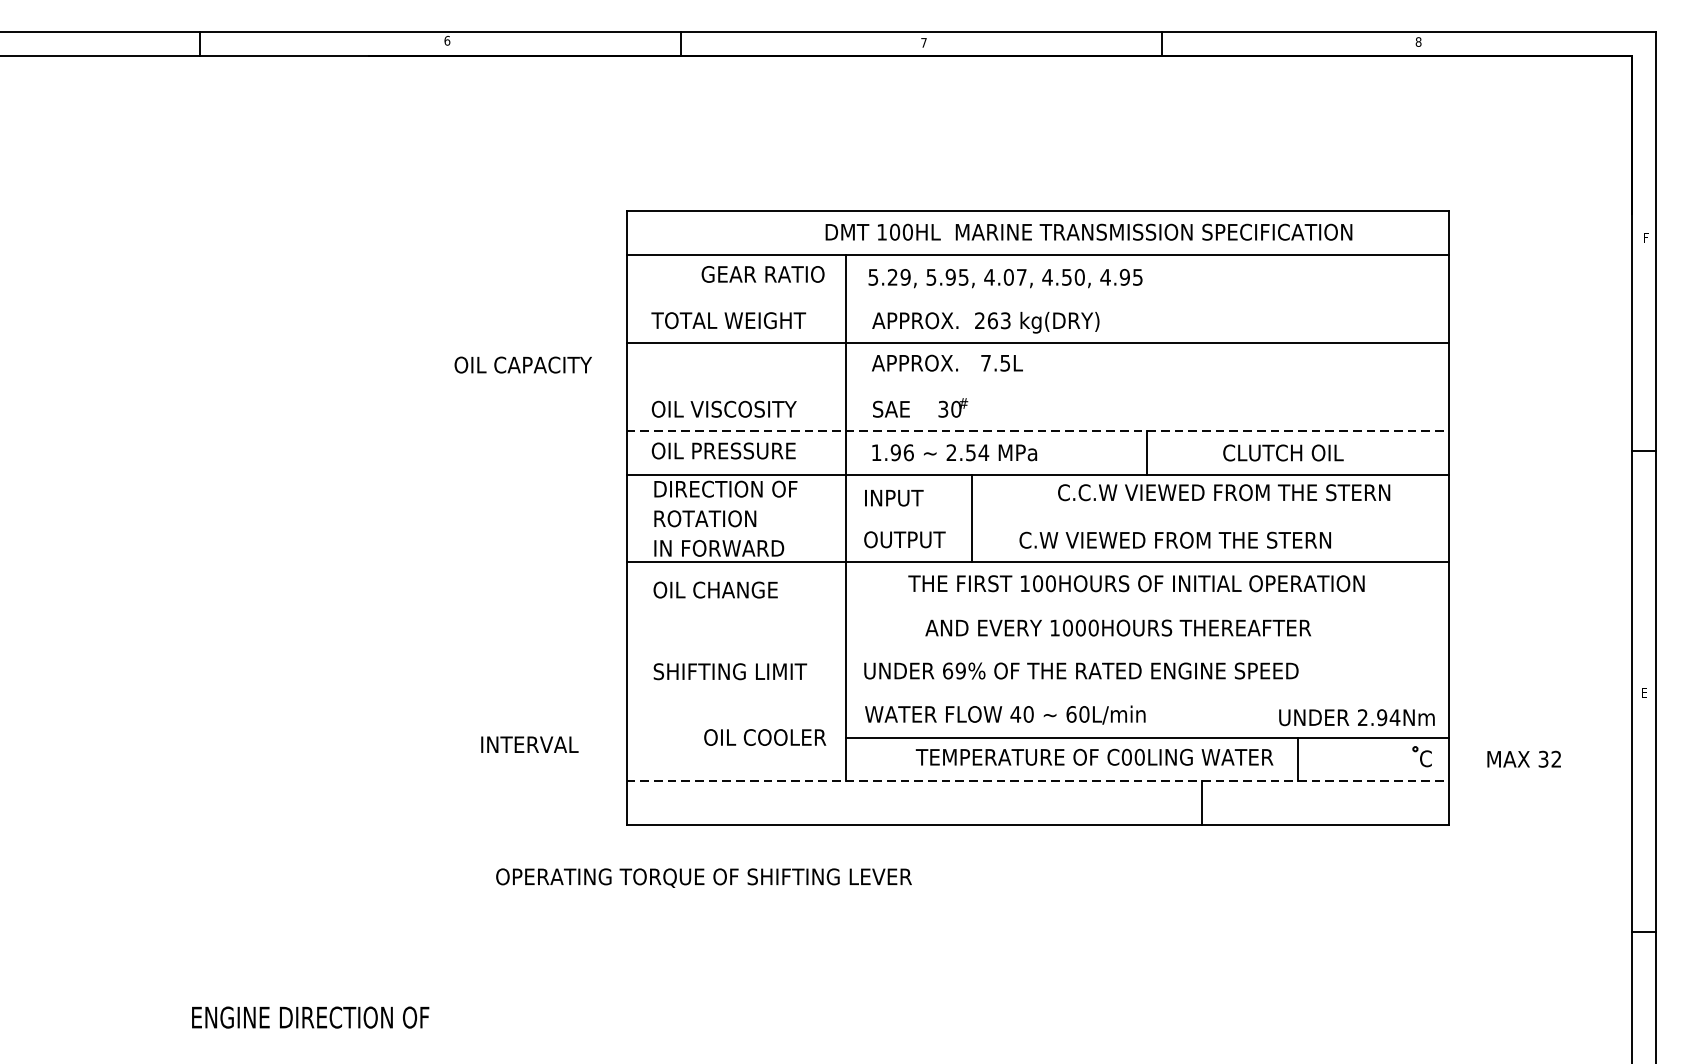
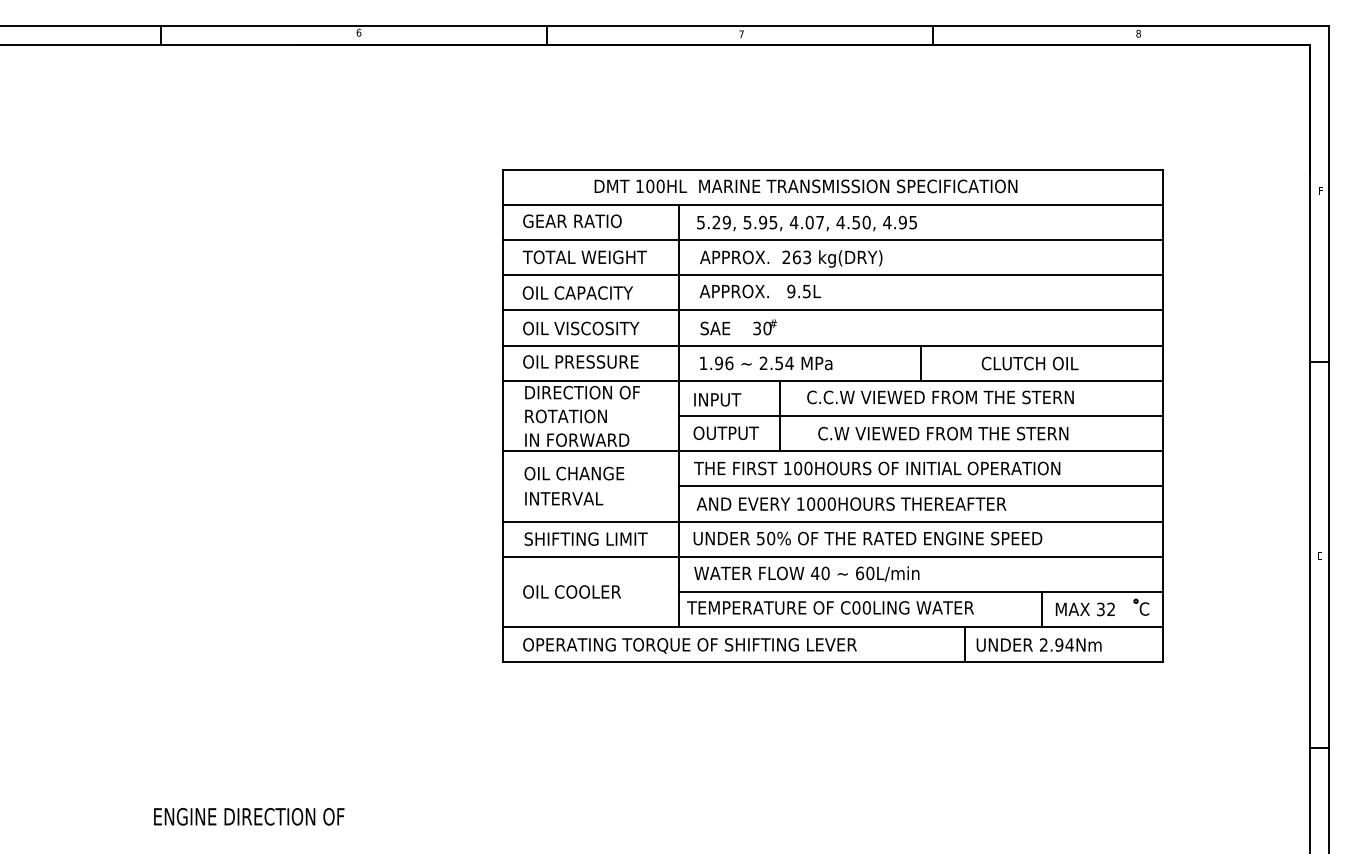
text: (1088, 232) -> (805, 186), moved
text: (763, 273) -> (572, 220), moved
line: (1037, 299) -> (832, 240), added
text: (986, 363) -> (791, 291), 7.5L -> 9.5L
text: (522, 364) -> (577, 292), moved
line: (1037, 386) -> (832, 310), added
line: (1037, 430) -> (832, 345), dashed -> solid
text: (1224, 492) -> (940, 397), moved
line: (1146, 518) -> (920, 416), added
text: (1136, 583) -> (877, 468), moved
line: (1146, 606) -> (920, 486), added
text: (1118, 627) -> (851, 503), moved
line: (1037, 649) -> (832, 521), added
text: (953, 670) -> (765, 538), 69% -> 50%
line: (1037, 693) -> (832, 556), added
text: (1356, 717) -> (1038, 644), moved
text: (764, 736) -> (571, 591), moved
text: (530, 744) -> (564, 498), moved
text: (1094, 756) -> (830, 607), moved
text: (1523, 759) -> (1084, 609), moved
line: (1037, 781) -> (832, 627), dashed -> solid
text: (703, 877) -> (689, 645), moved

